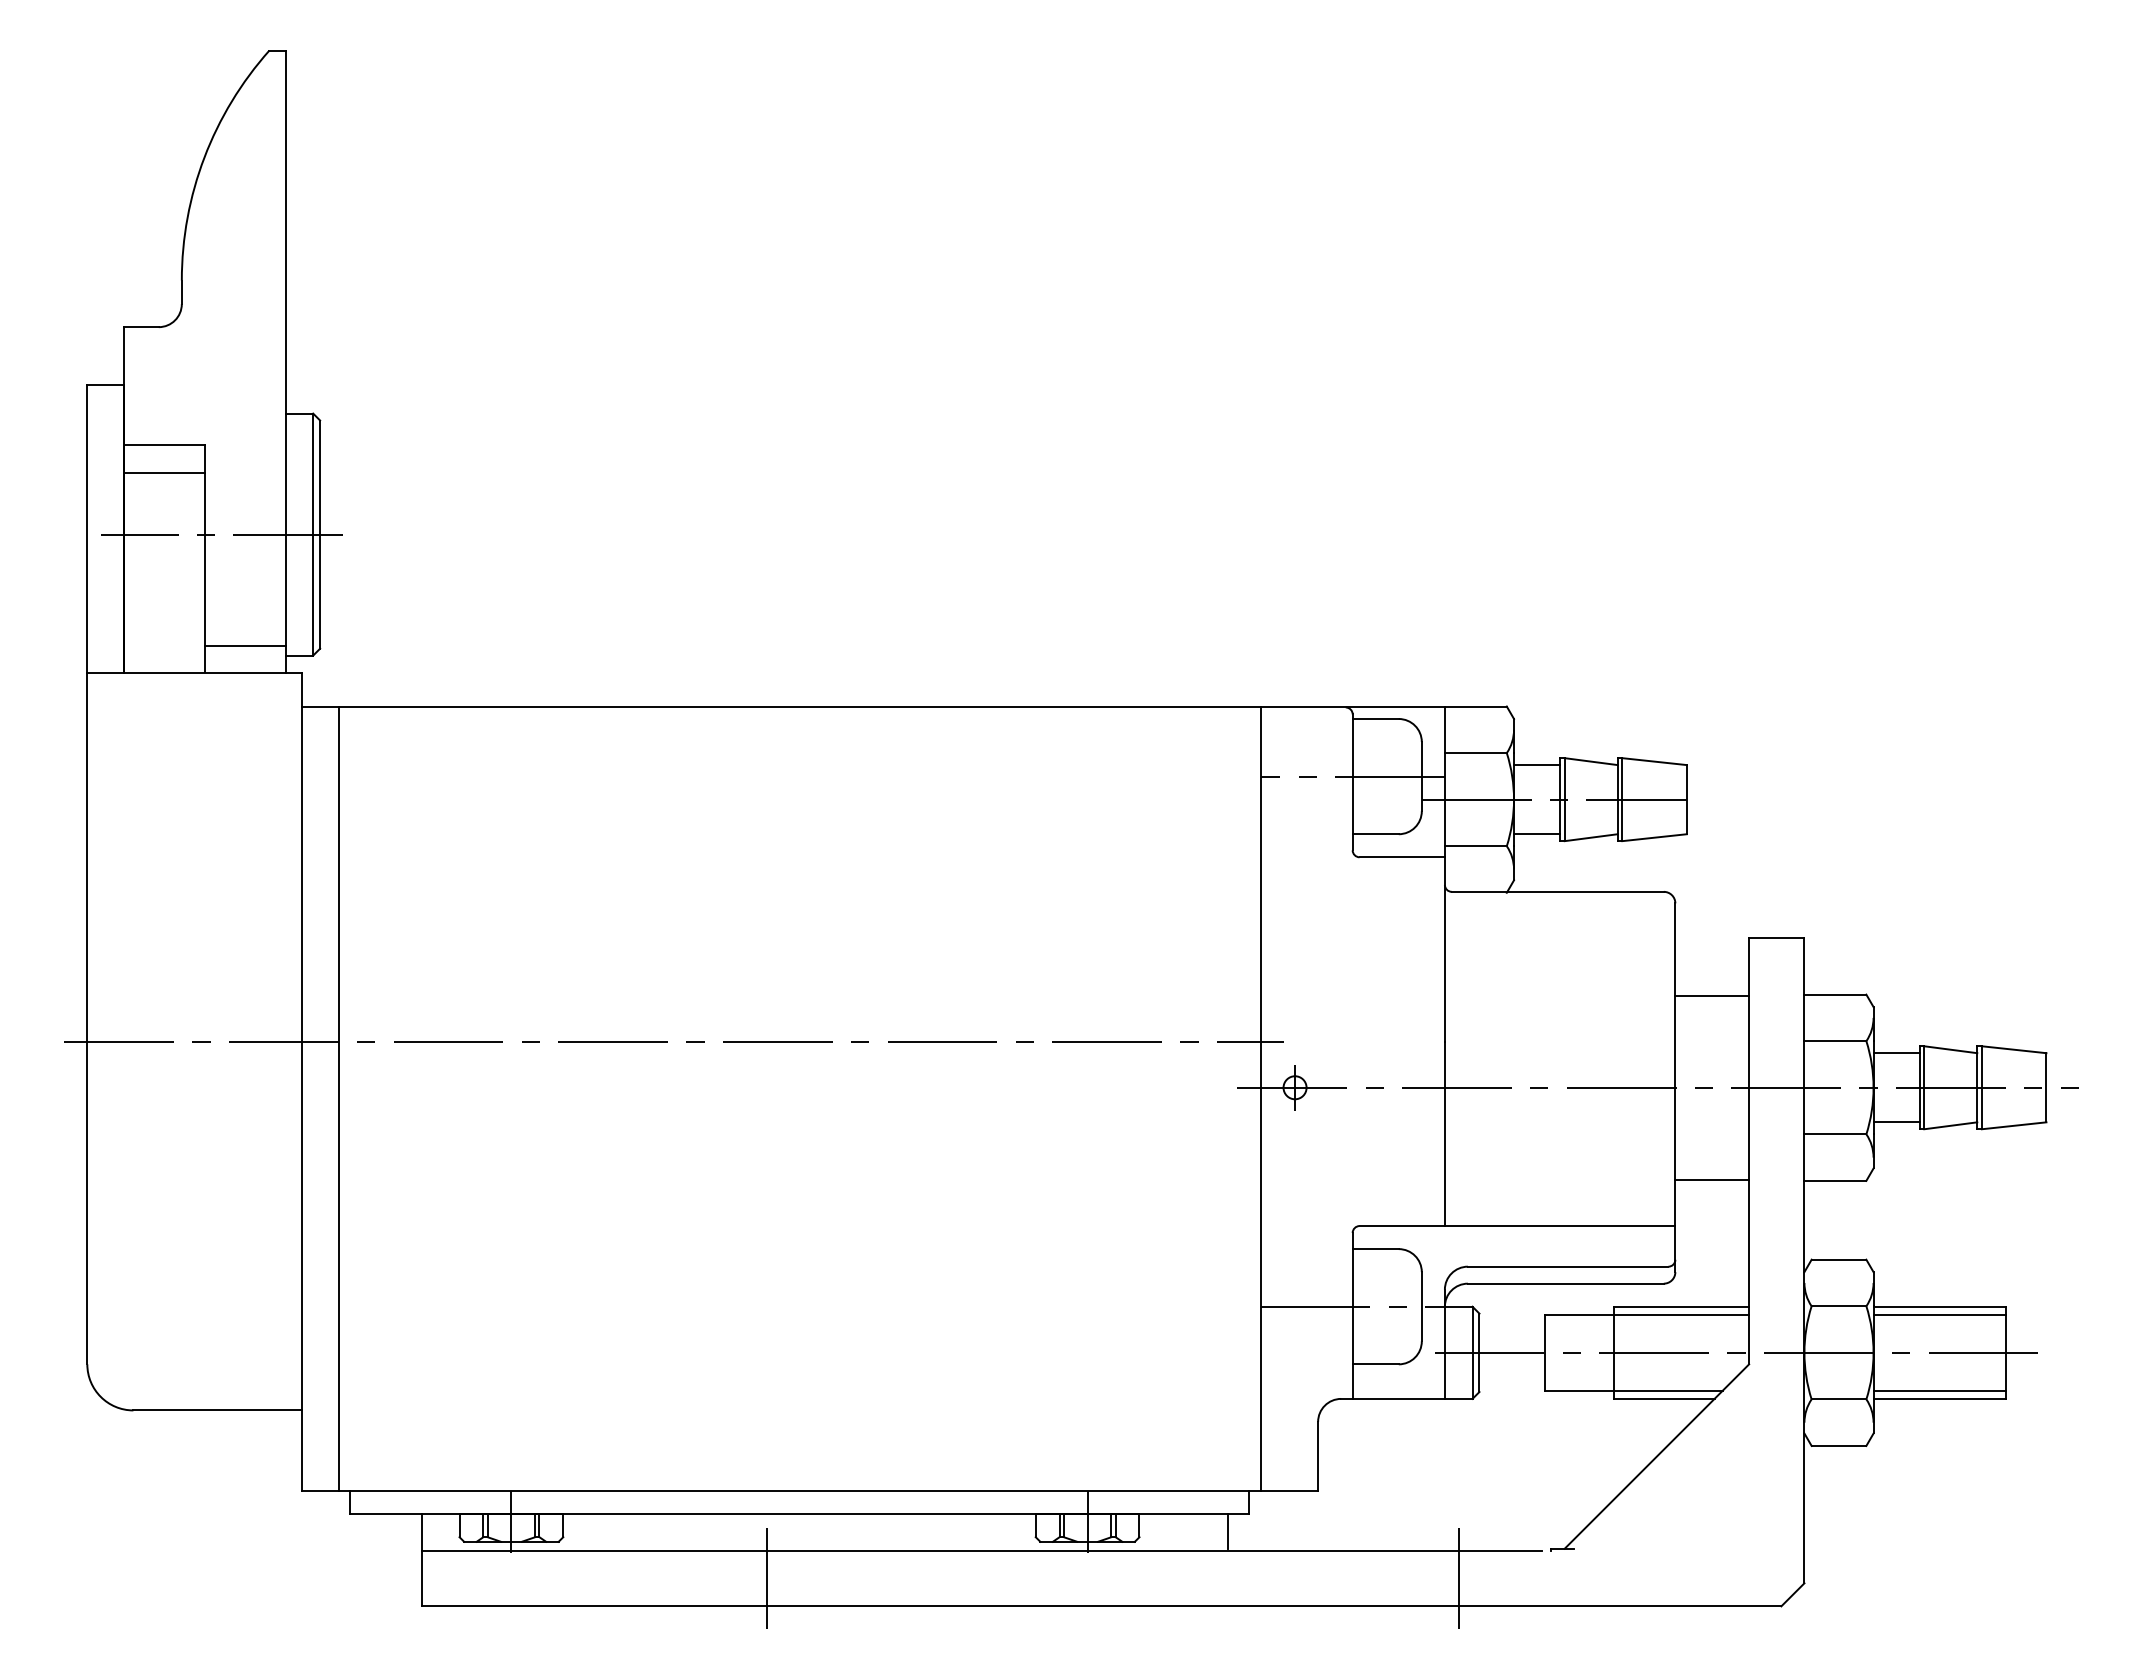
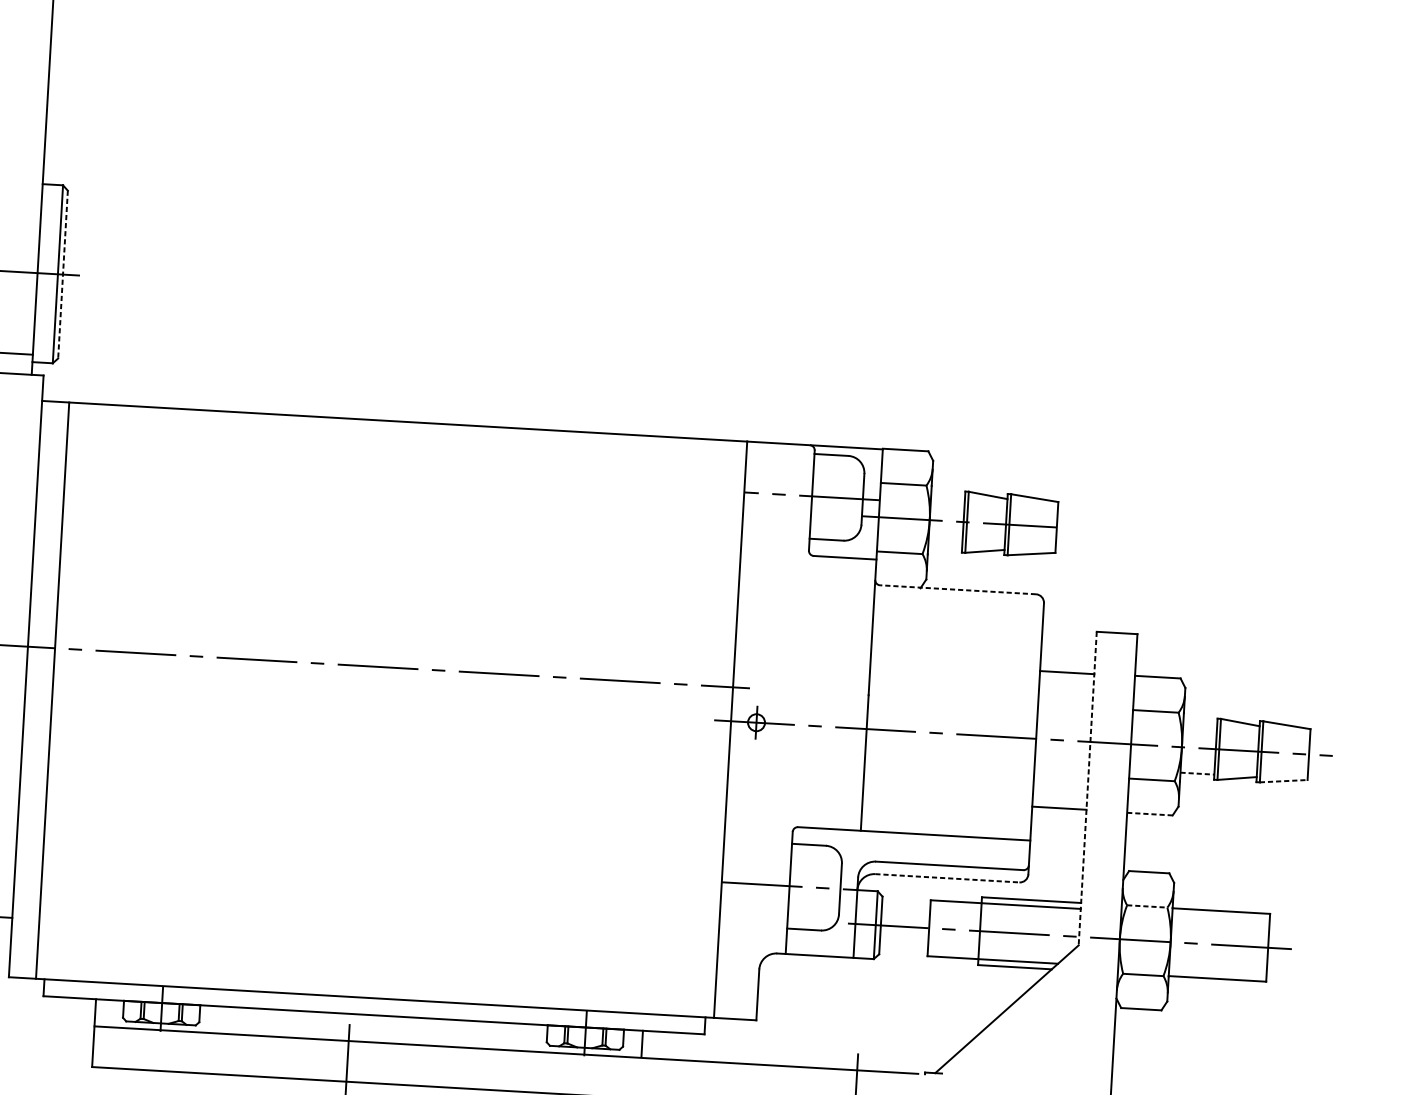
line: (320, 535) -> (63, 275), solid -> dashed
line: (1537, 765) -> (948, 496), removed
line: (1537, 834) -> (945, 546), removed
line: (1557, 891) -> (957, 589), solid -> dashed
line: (1896, 1053) -> (1200, 723), removed
line: (1897, 1122) -> (1198, 773), solid -> dashed
line: (2014, 1125) -> (1283, 780), solid -> dashed
line: (1749, 1151) -> (1088, 788), solid -> dashed
line: (1835, 1180) -> (1150, 813), solid -> dashed
line: (1565, 1283) -> (947, 878), solid -> dashed
line: (1839, 1306) -> (1147, 906), solid -> dashed
line: (1939, 1314) -> (1220, 916), removed
line: (1939, 1390) -> (1217, 972), removed
line: (1228, 1531) -> (642, 1043), moved

